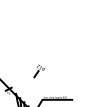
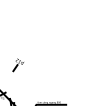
part: (38, 71) -> (17, 65), moved

